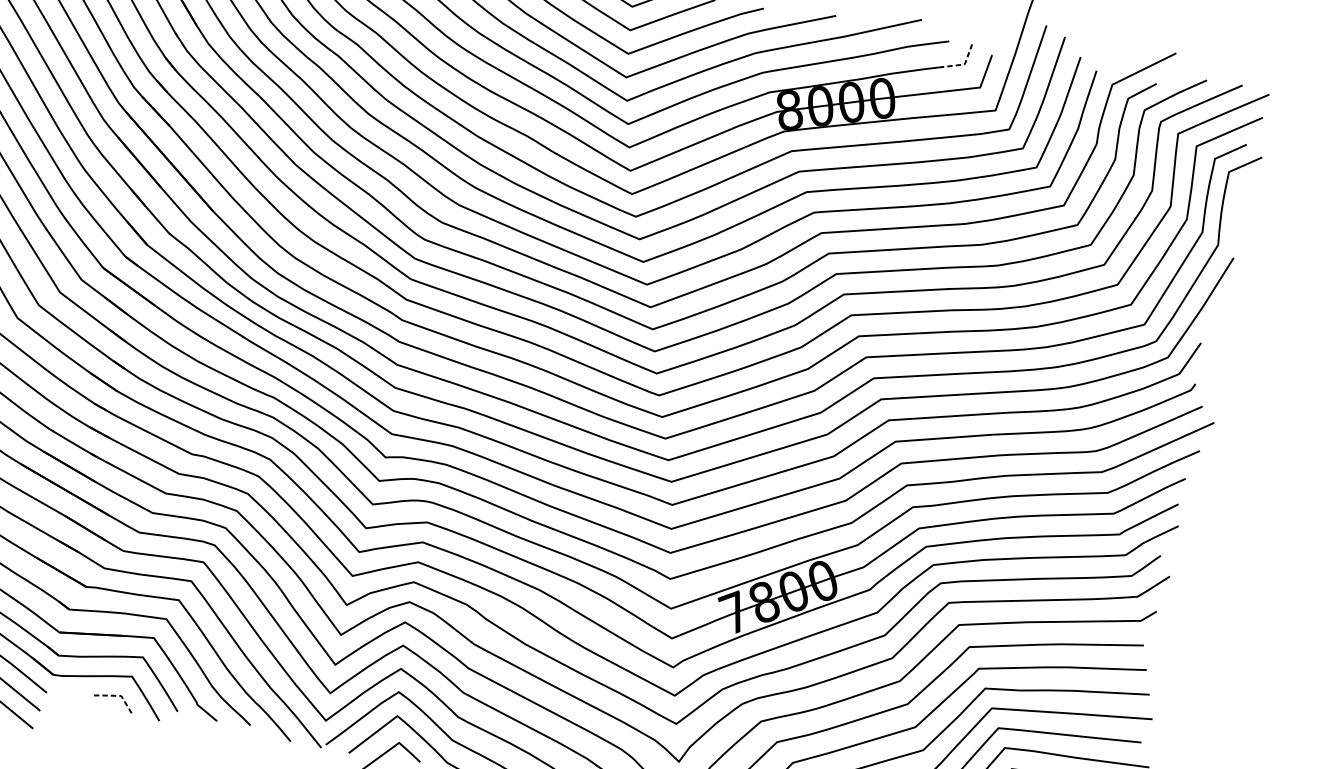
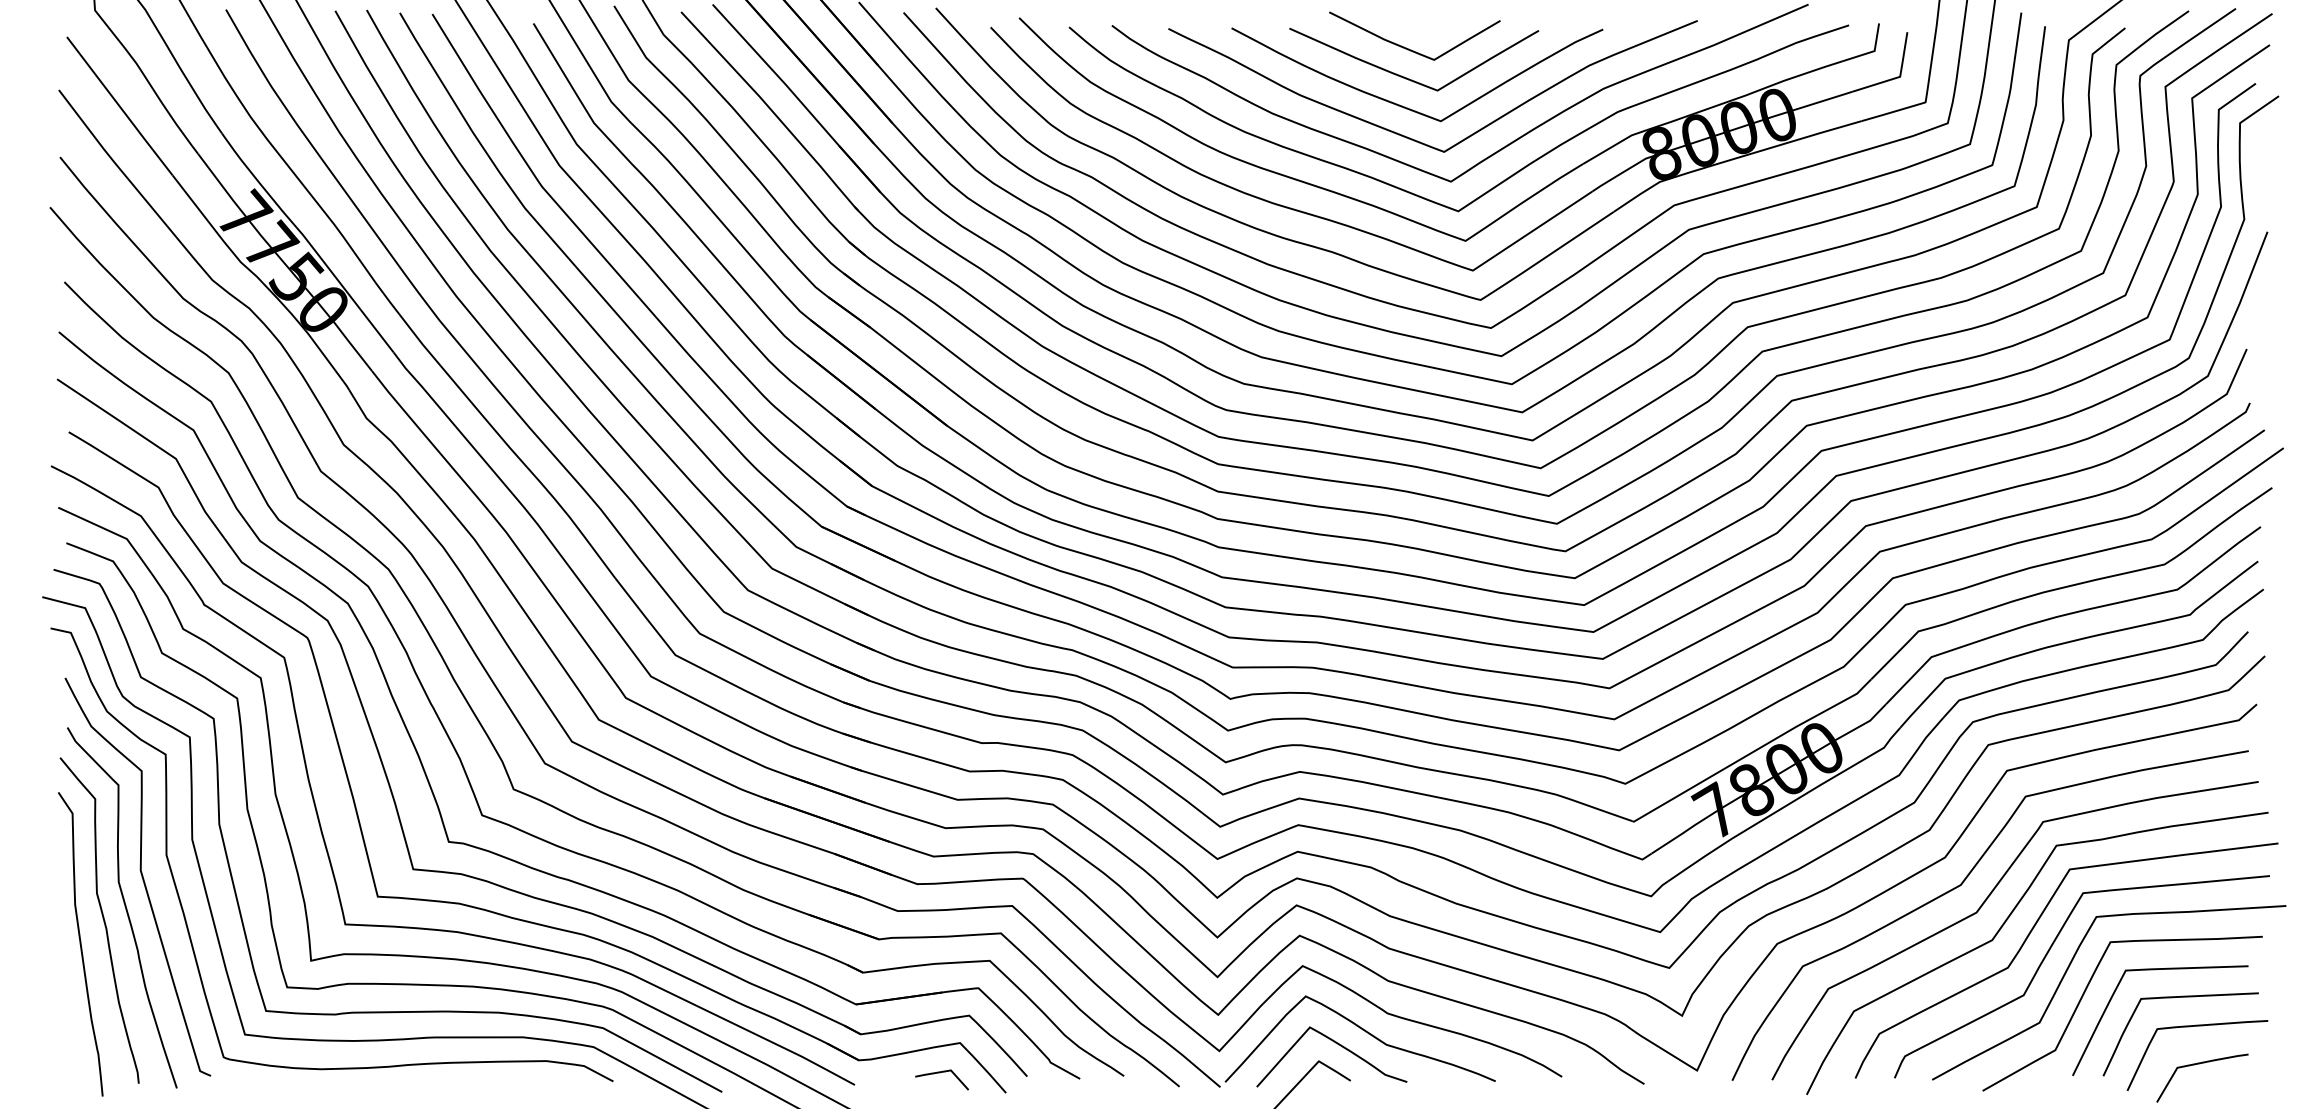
line: (963, 64) -> (1872, 51), dashed -> solid
line: (117, 696) -> (946, 1071), dashed -> solid

